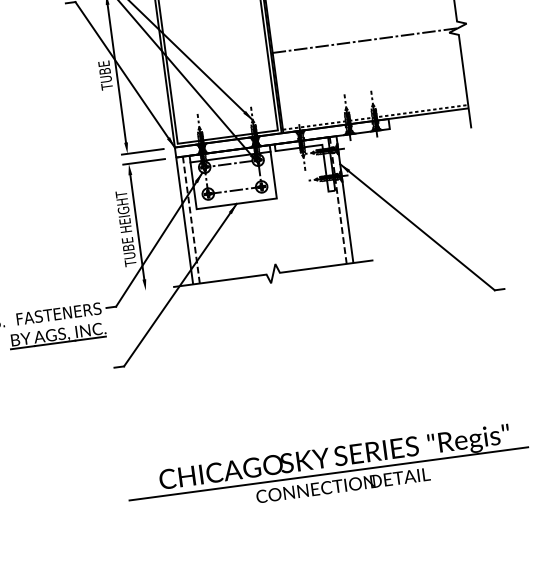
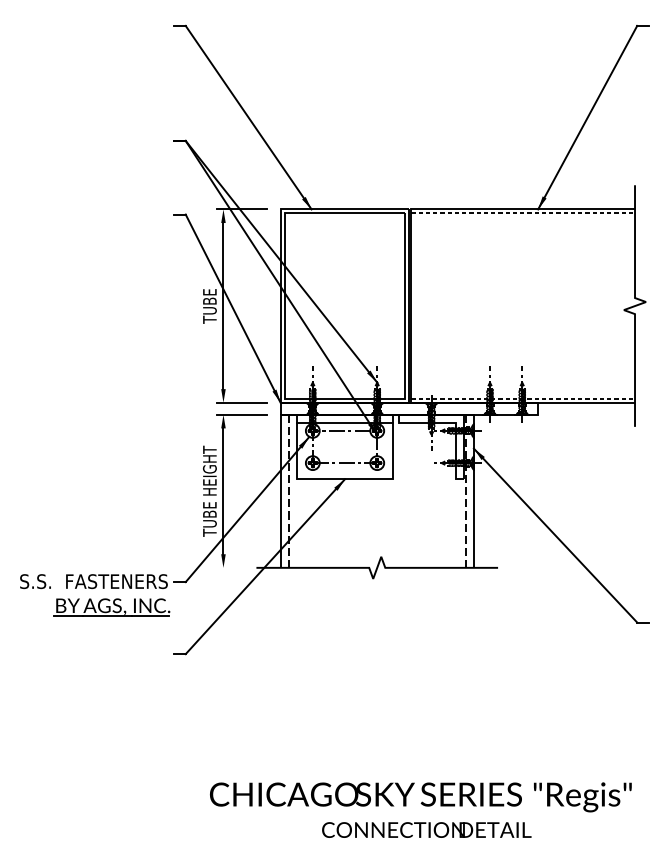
line: (365, 40) -> (523, 306), removed
line: (328, 473) -> (411, 813), removed

